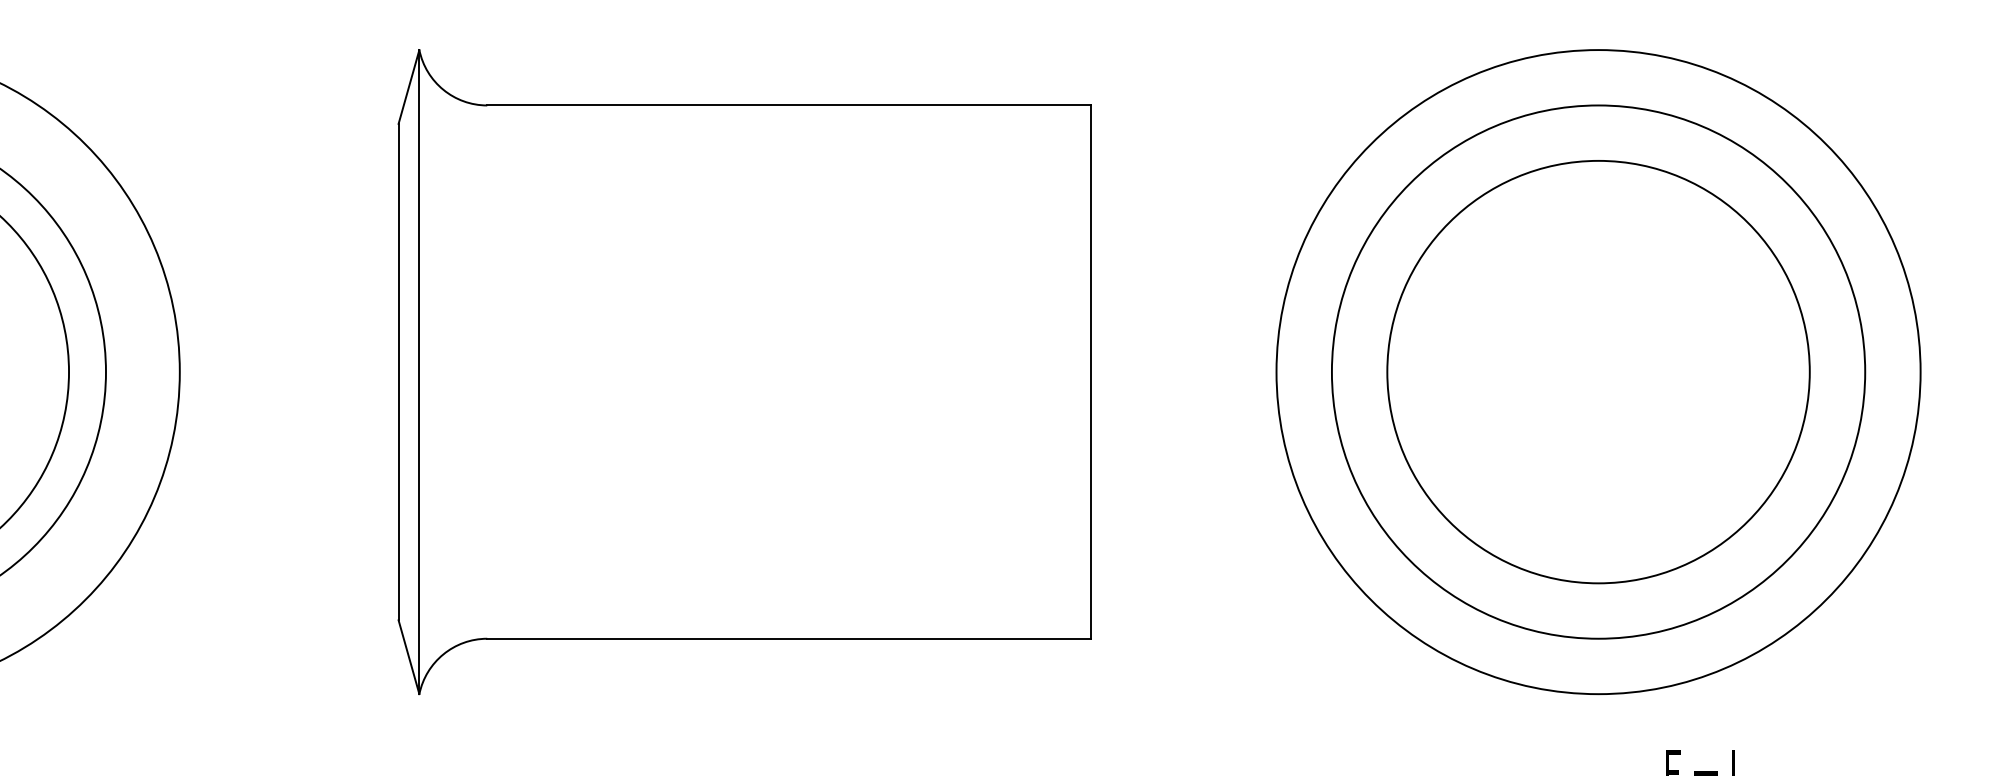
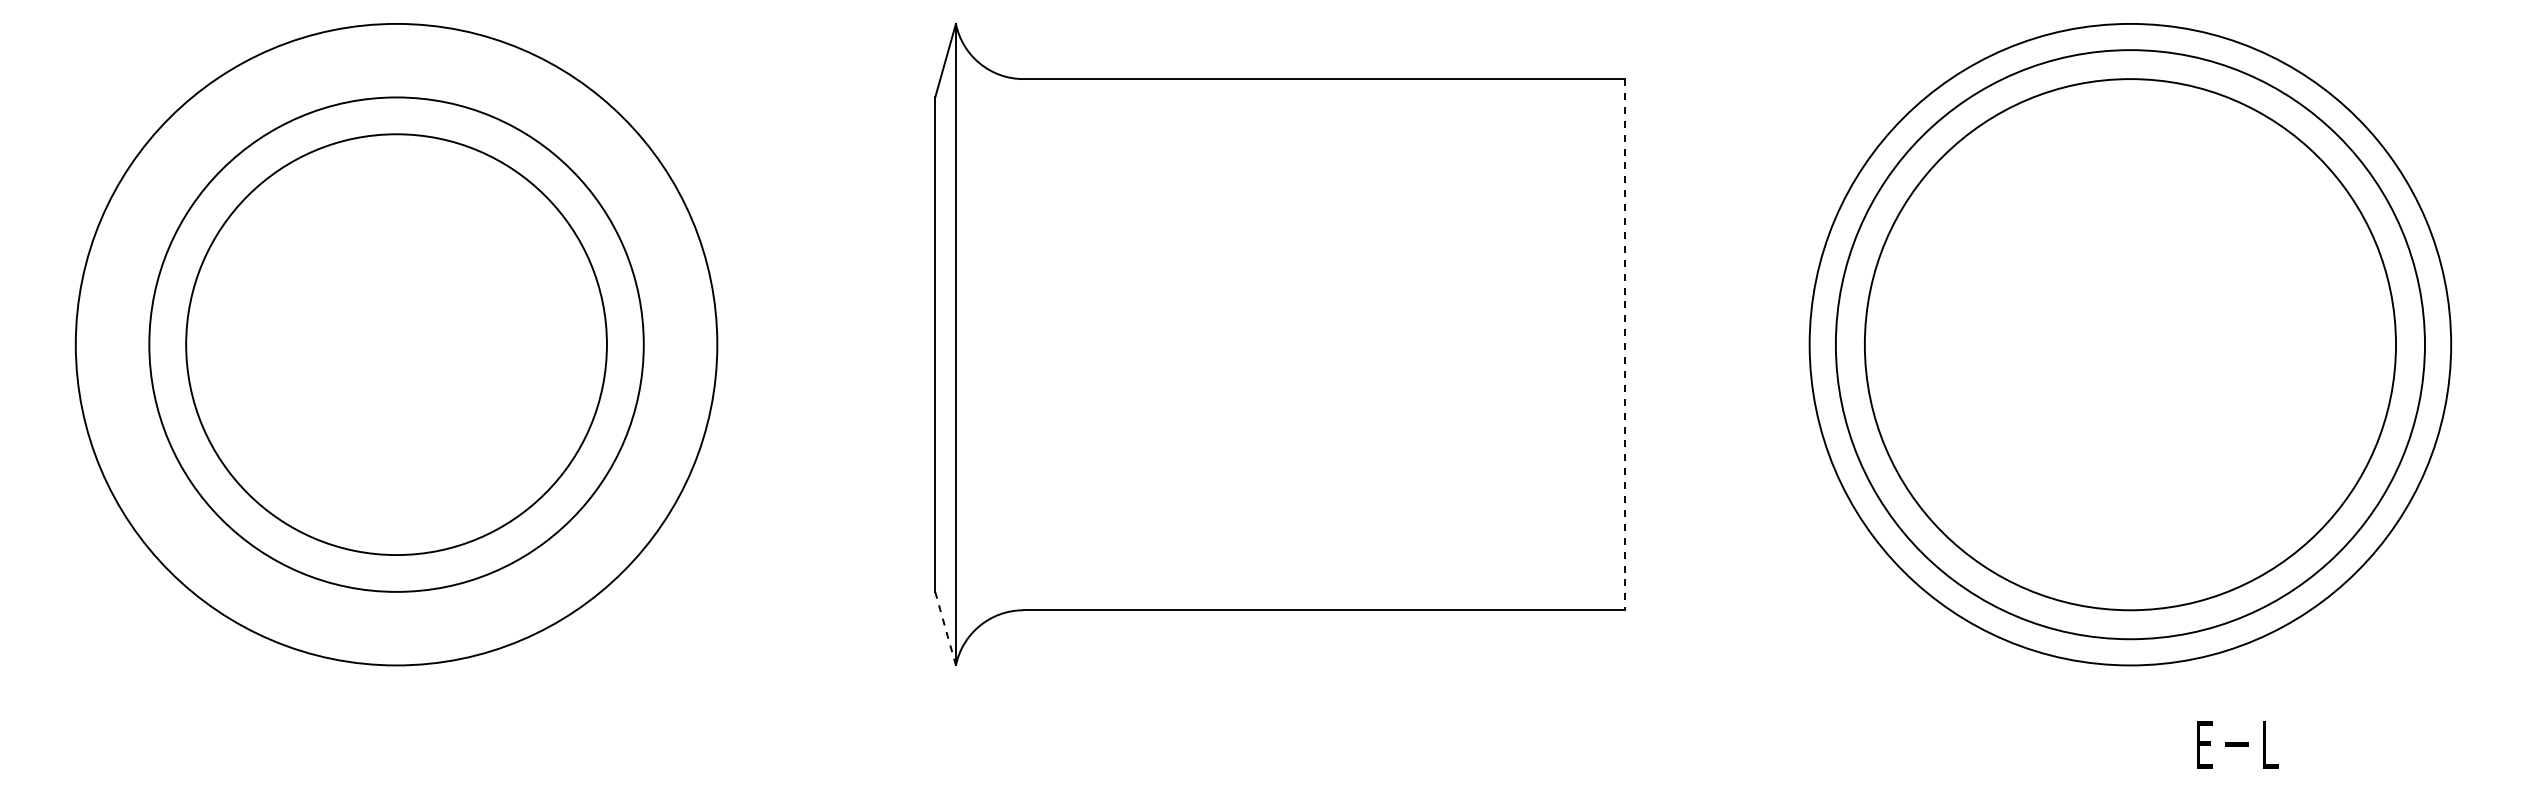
line: (1091, 371) -> (1625, 344), solid -> dashed
circle: (1598, 371) -> (2130, 344), size x1.4
line: (408, 658) -> (945, 629), solid -> dashed

